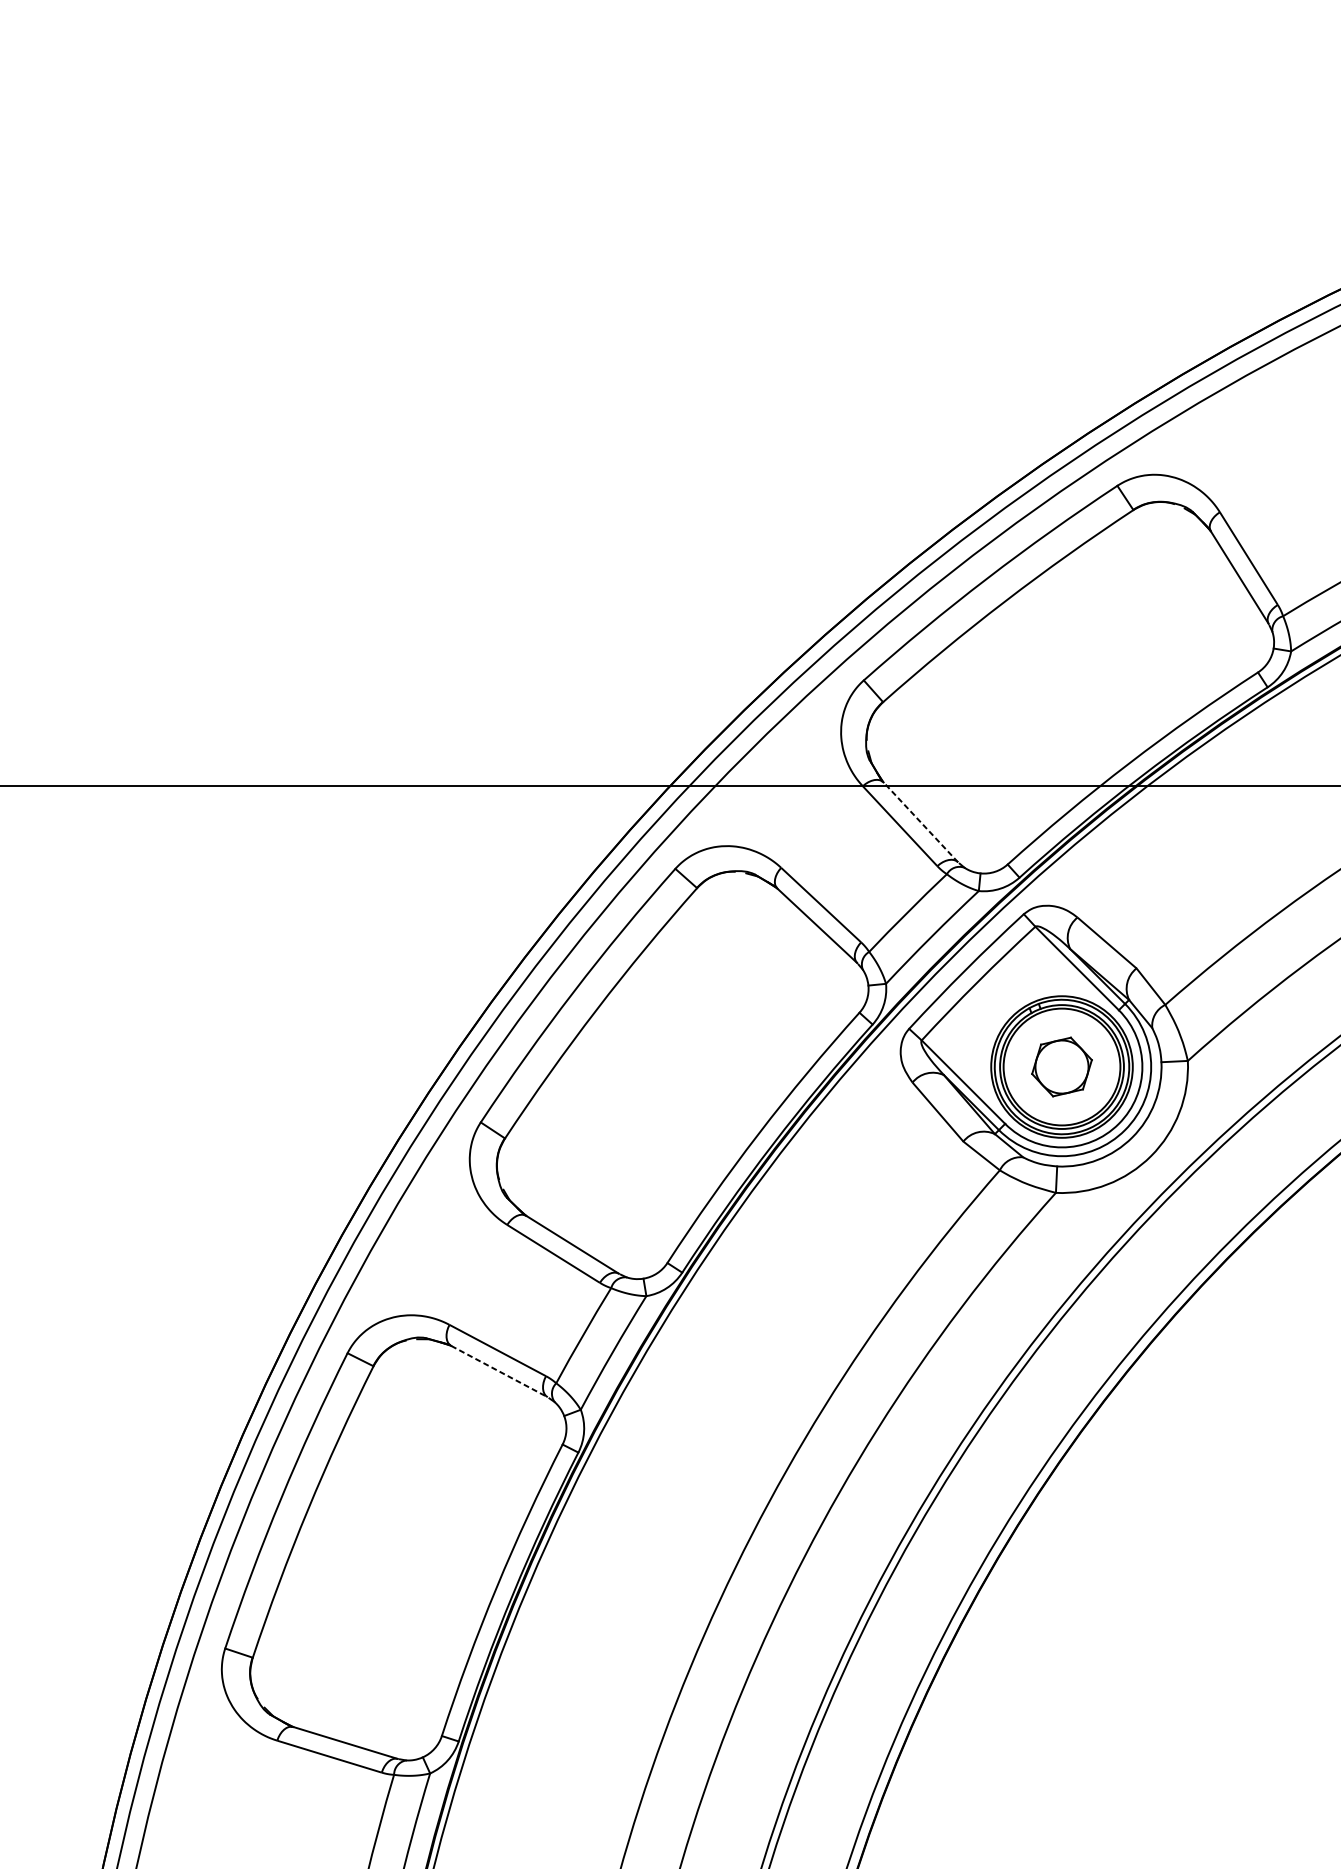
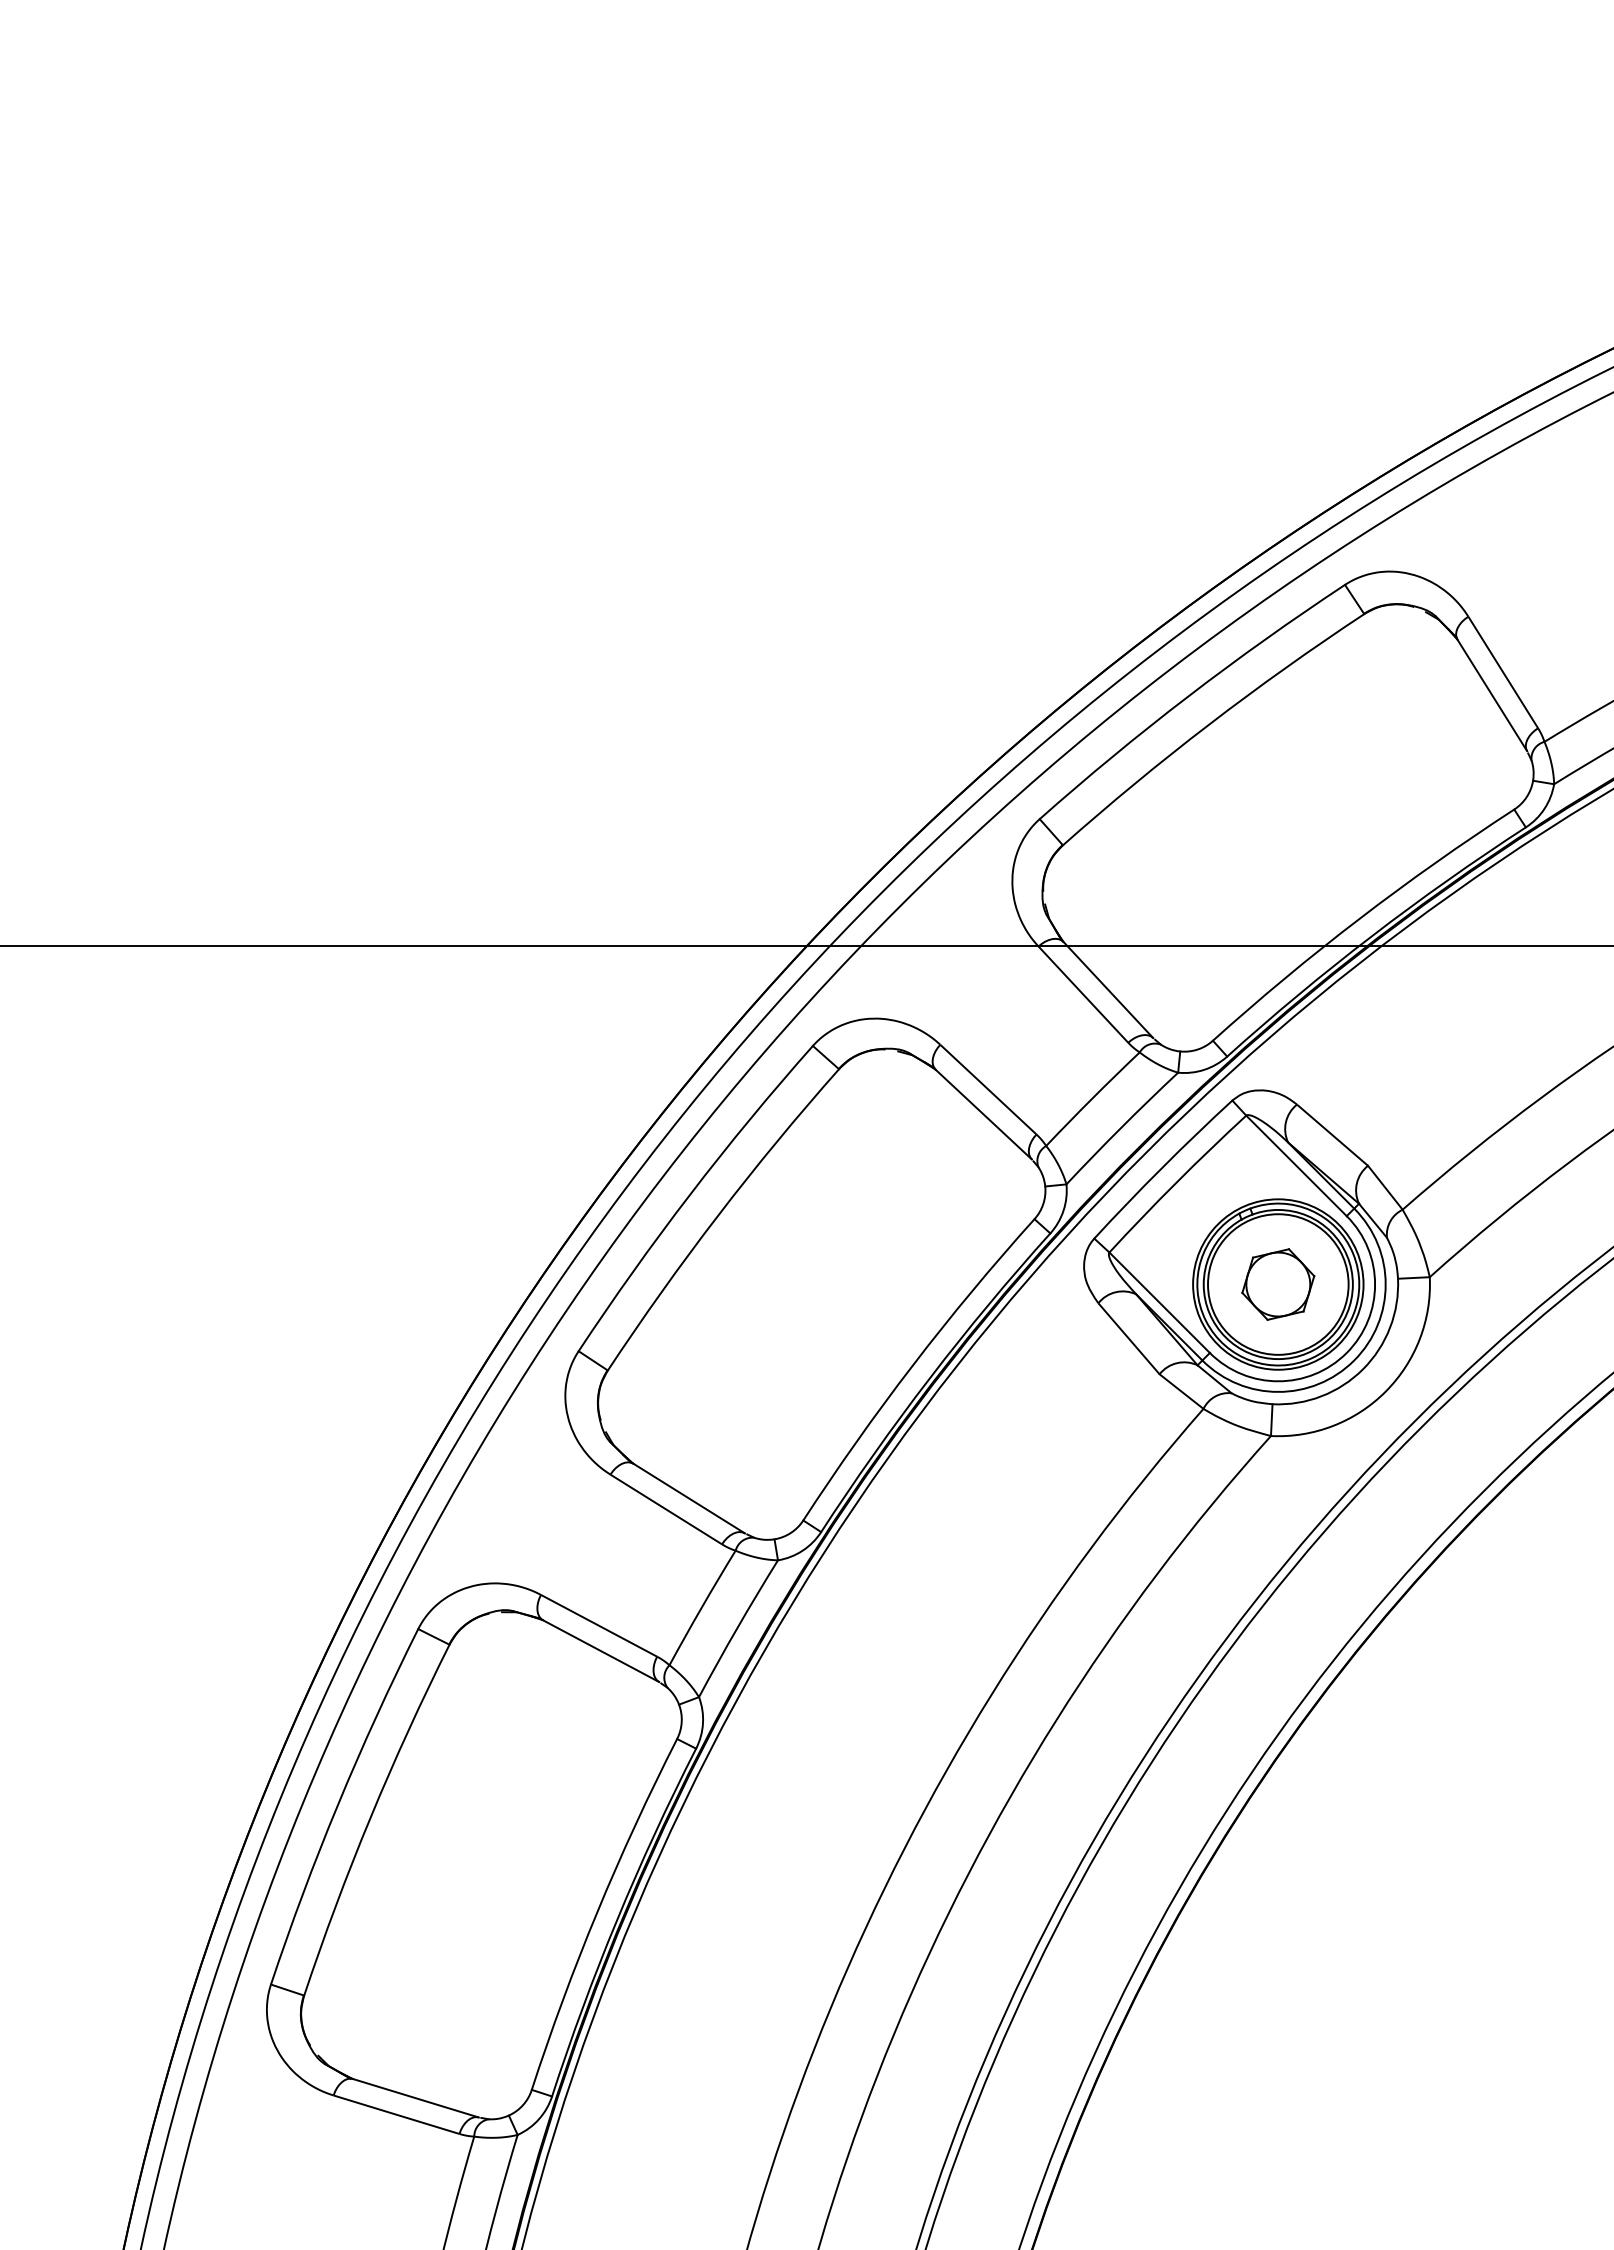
line: (920, 822) -> (1108, 990), dashed -> solid
line: (499, 1371) -> (601, 1651), dashed -> solid

